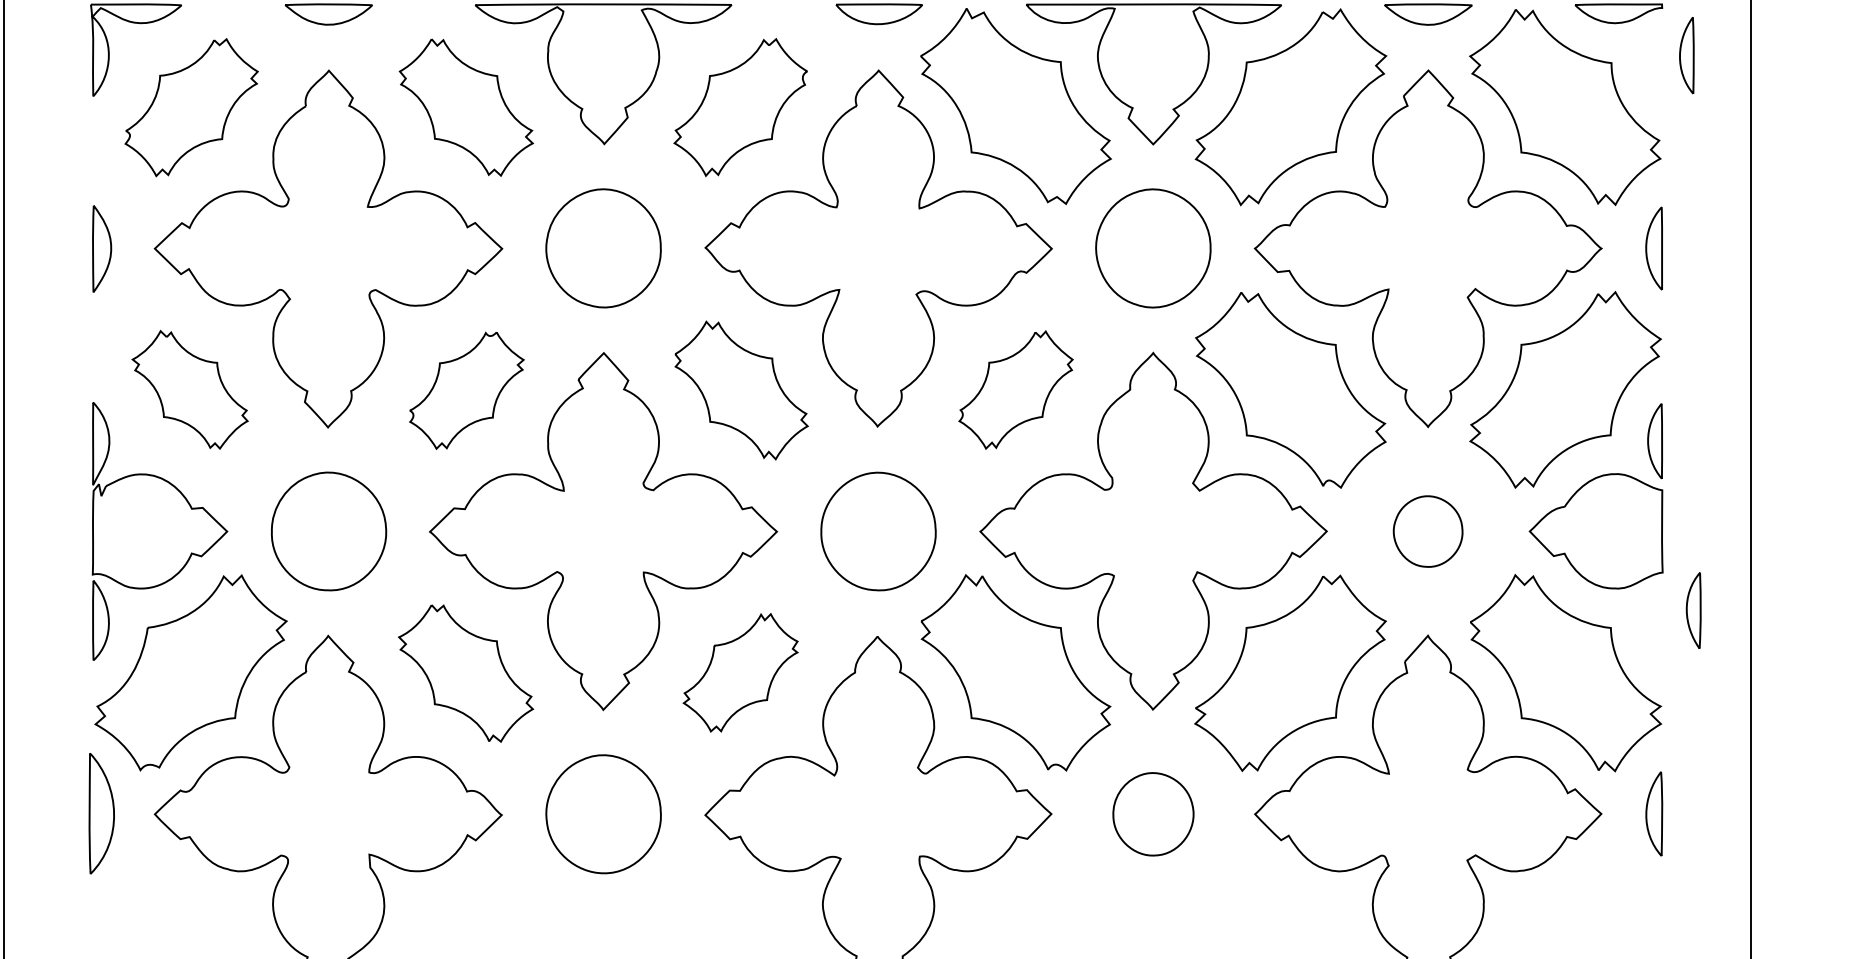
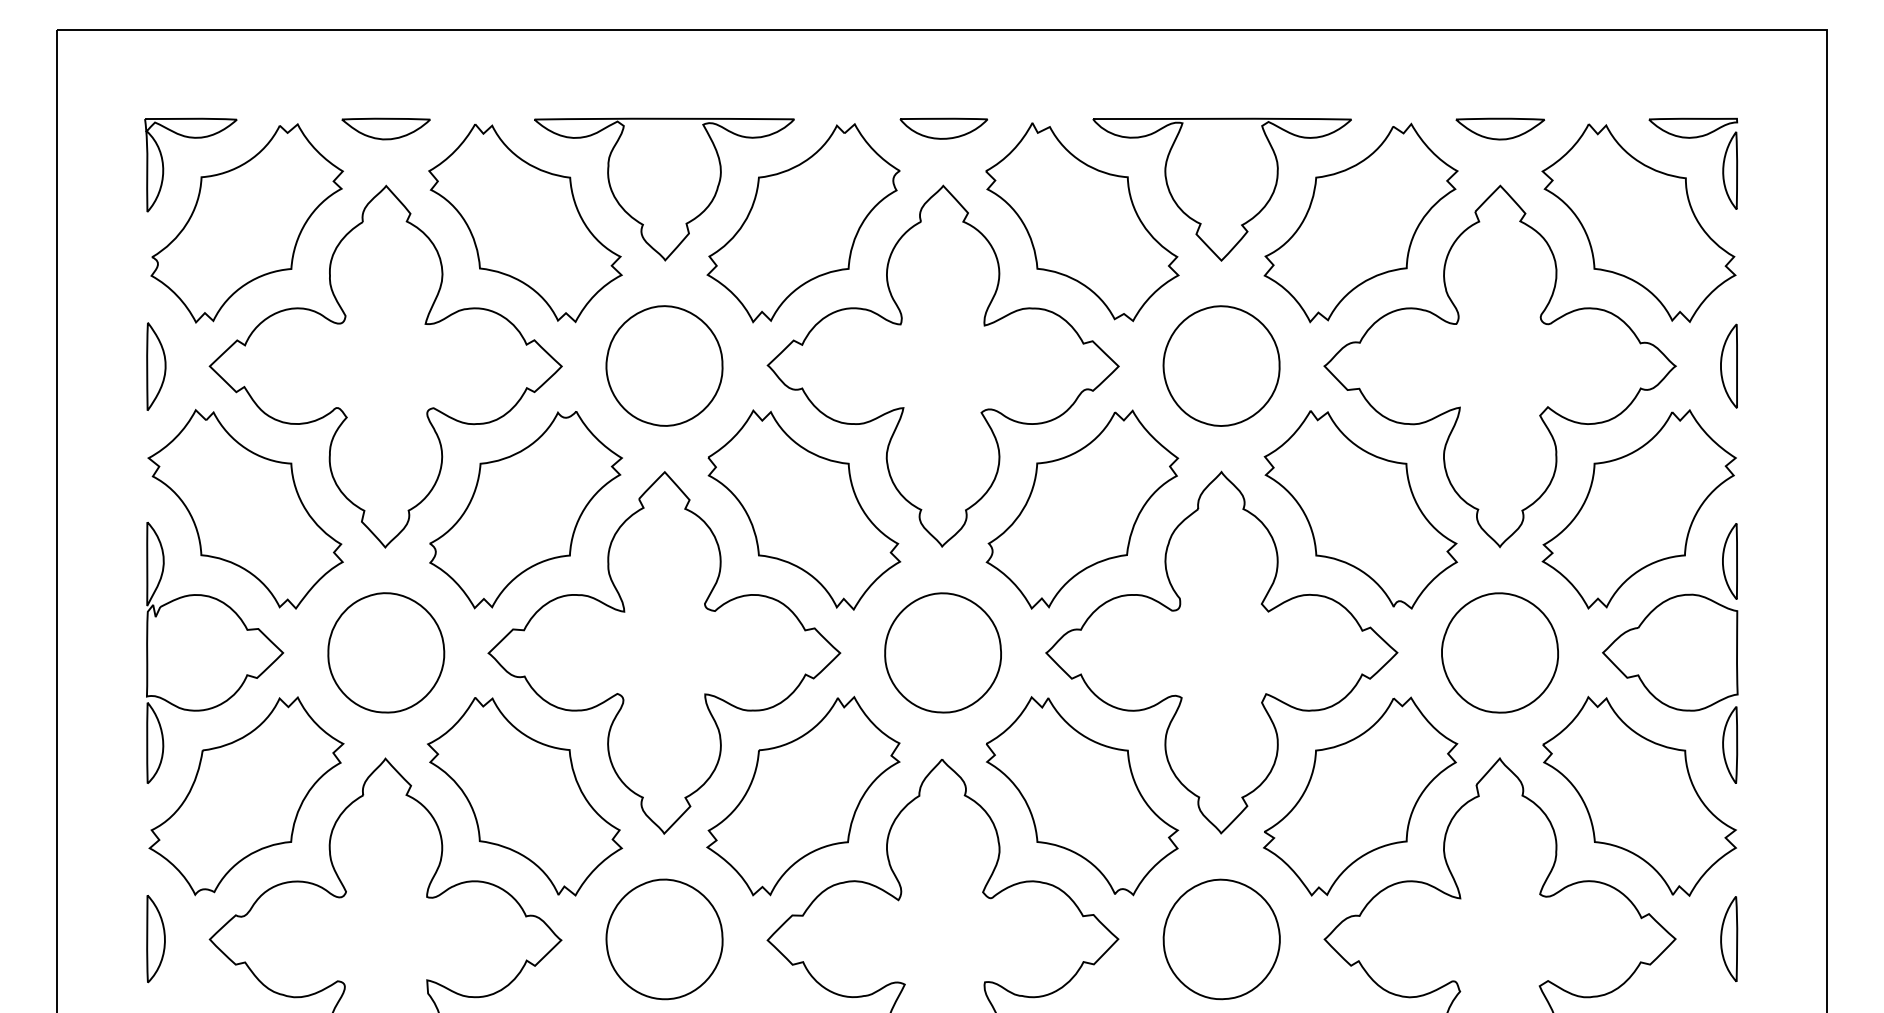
part: (1687, 55) -> (1730, 170), moved
part: (191, 107) -> (246, 223), size x1.43
part: (466, 107) -> (525, 223), size x1.43
part: (740, 107) -> (803, 223), size x1.43
part: (190, 389) -> (245, 509), size x1.67
part: (741, 389) -> (804, 509), size x1.43
part: (1016, 389) -> (1082, 509), size x1.67
part: (466, 390) -> (525, 510), size x1.67
part: (1427, 531) -> (1499, 652), size x1.67
part: (1694, 610) -> (1730, 744), moved
part: (740, 672) -> (803, 795), size x1.67
part: (466, 673) -> (525, 796), size x1.43
part: (101, 814) -> (155, 939), size x0.71
part: (1153, 814) -> (1221, 939), size x1.43

